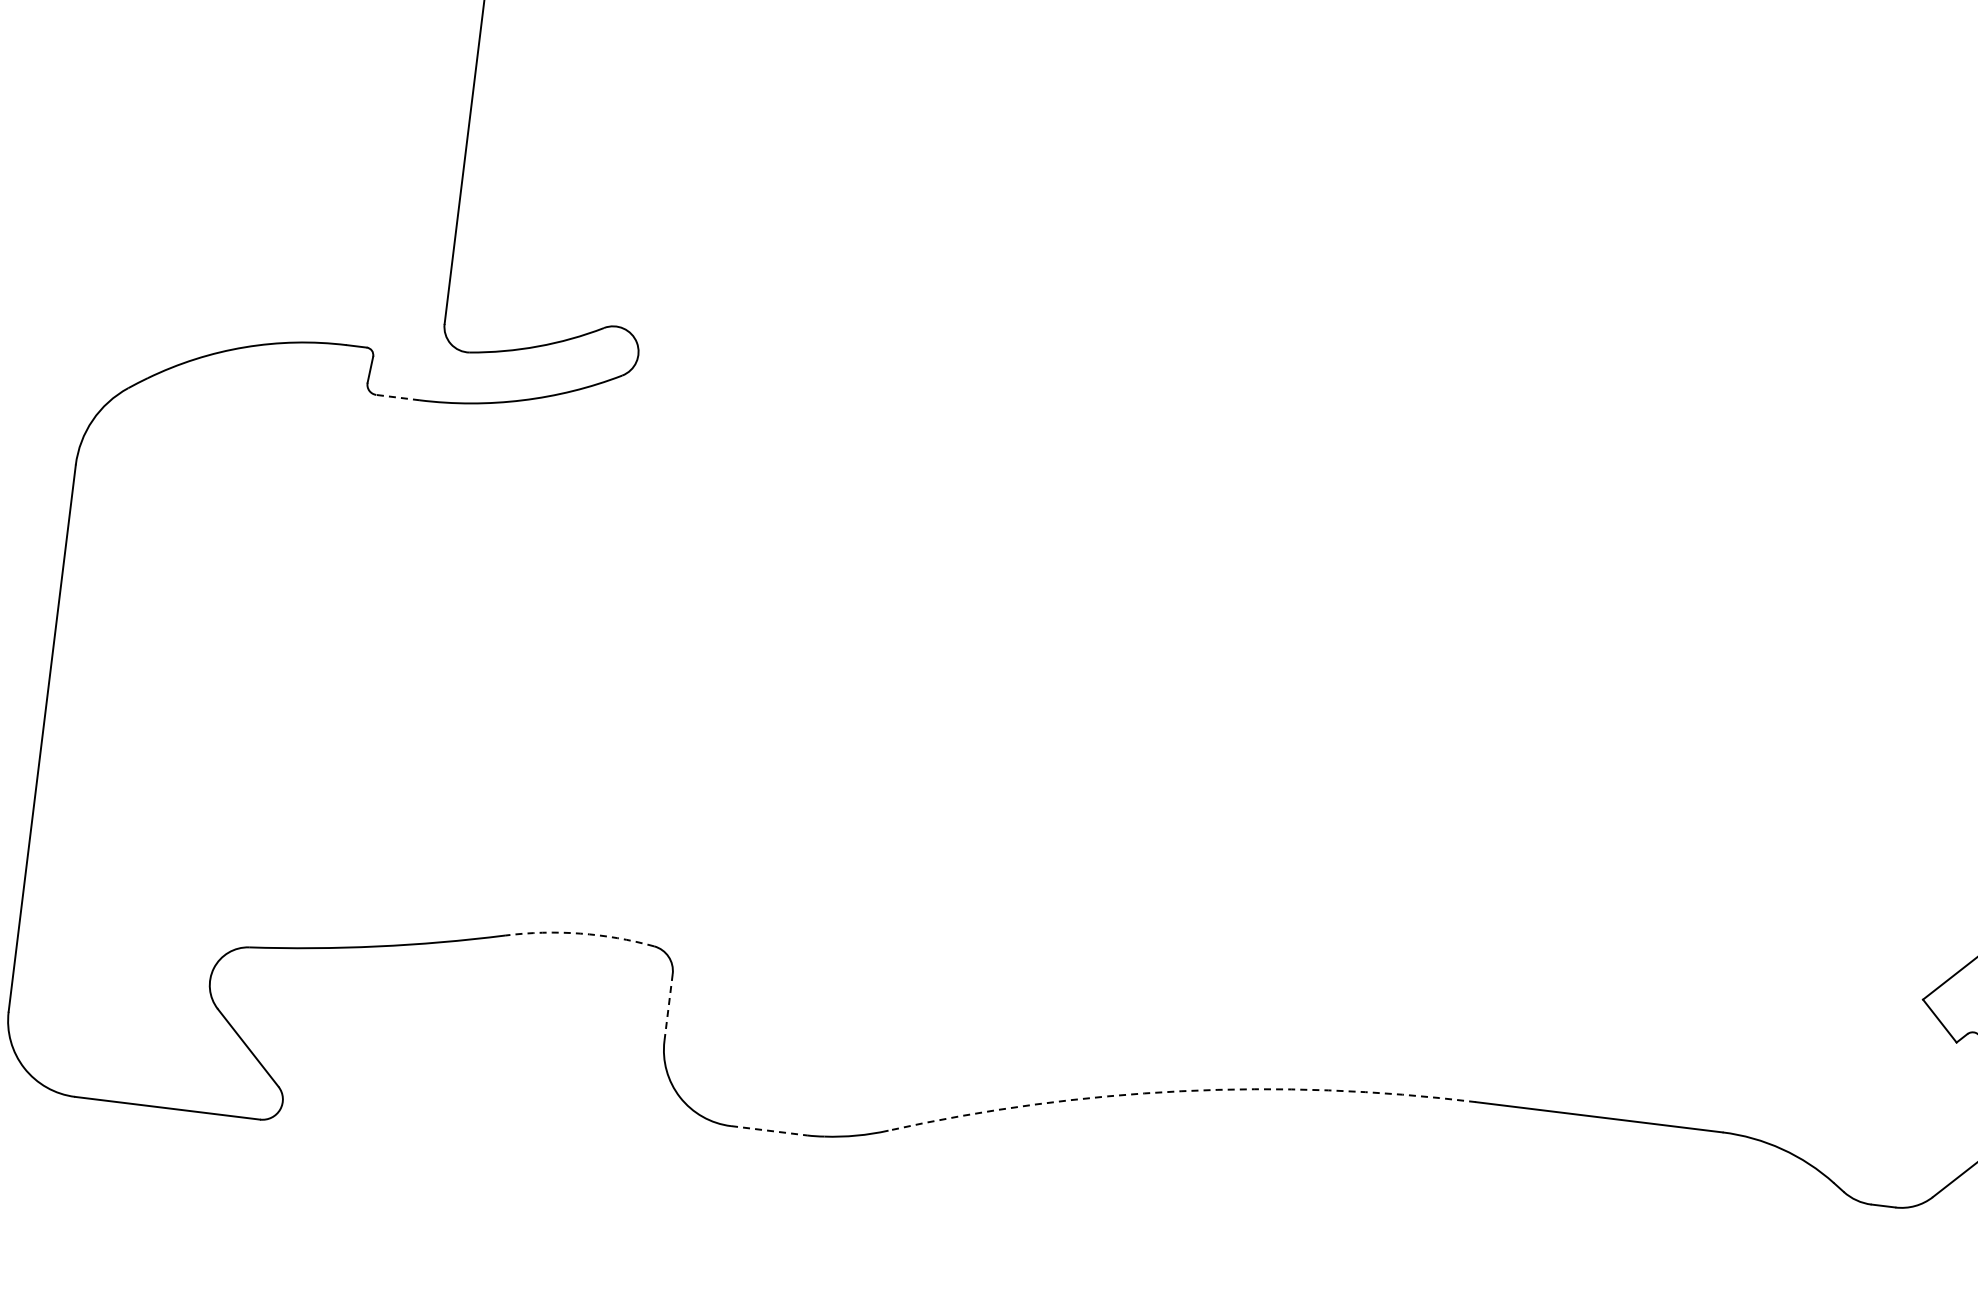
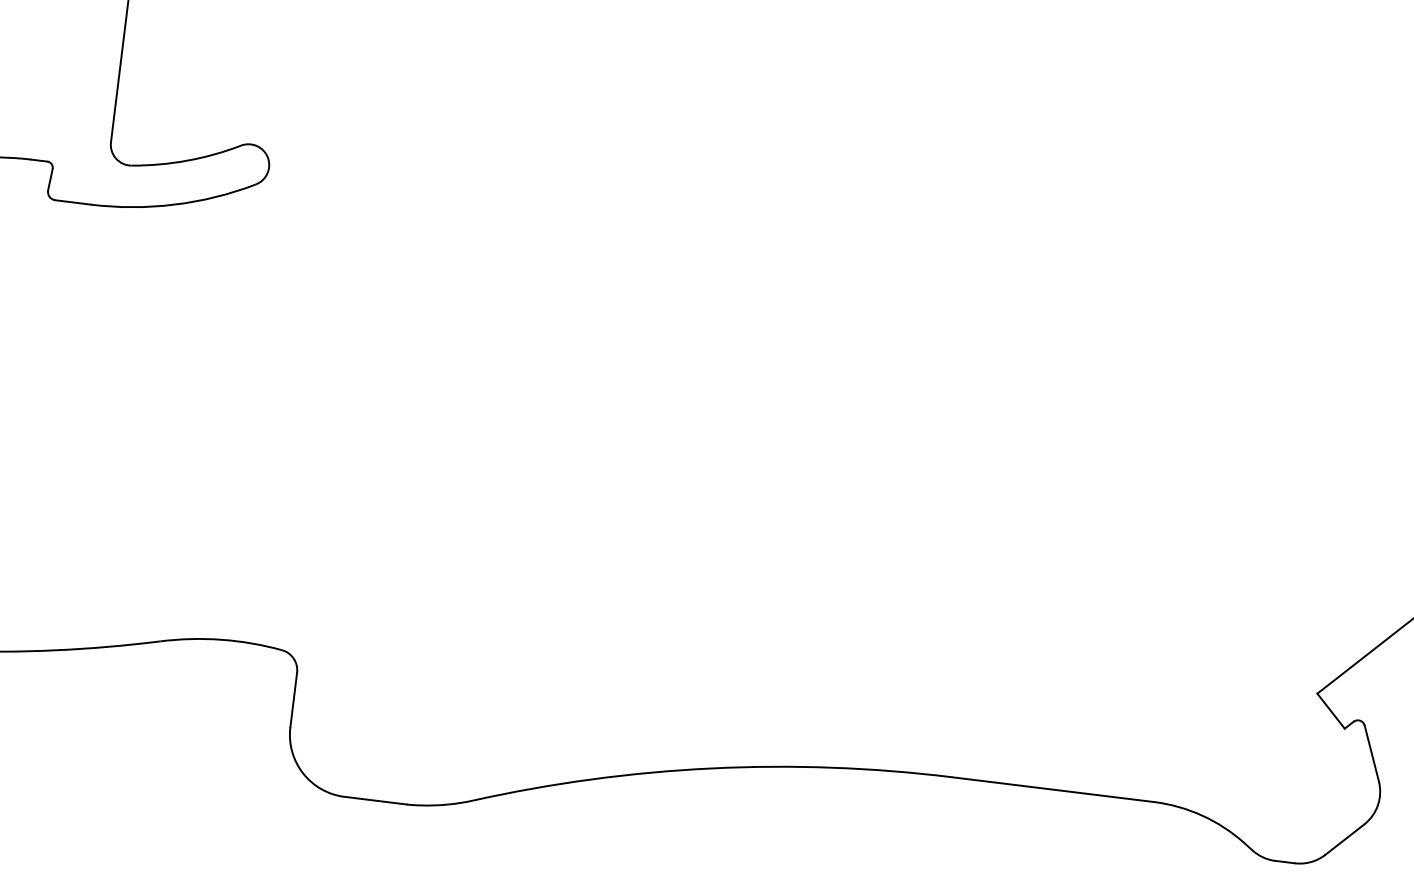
line: (398, 397) -> (73, 202), dashed -> solid
arc: (580, 933) -> (221, 639), dashed -> solid
line: (668, 1007) -> (293, 700), dashed -> solid
arc: (1181, 1091) -> (712, 768), dashed -> solid
line: (769, 1130) -> (376, 800), dashed -> solid

